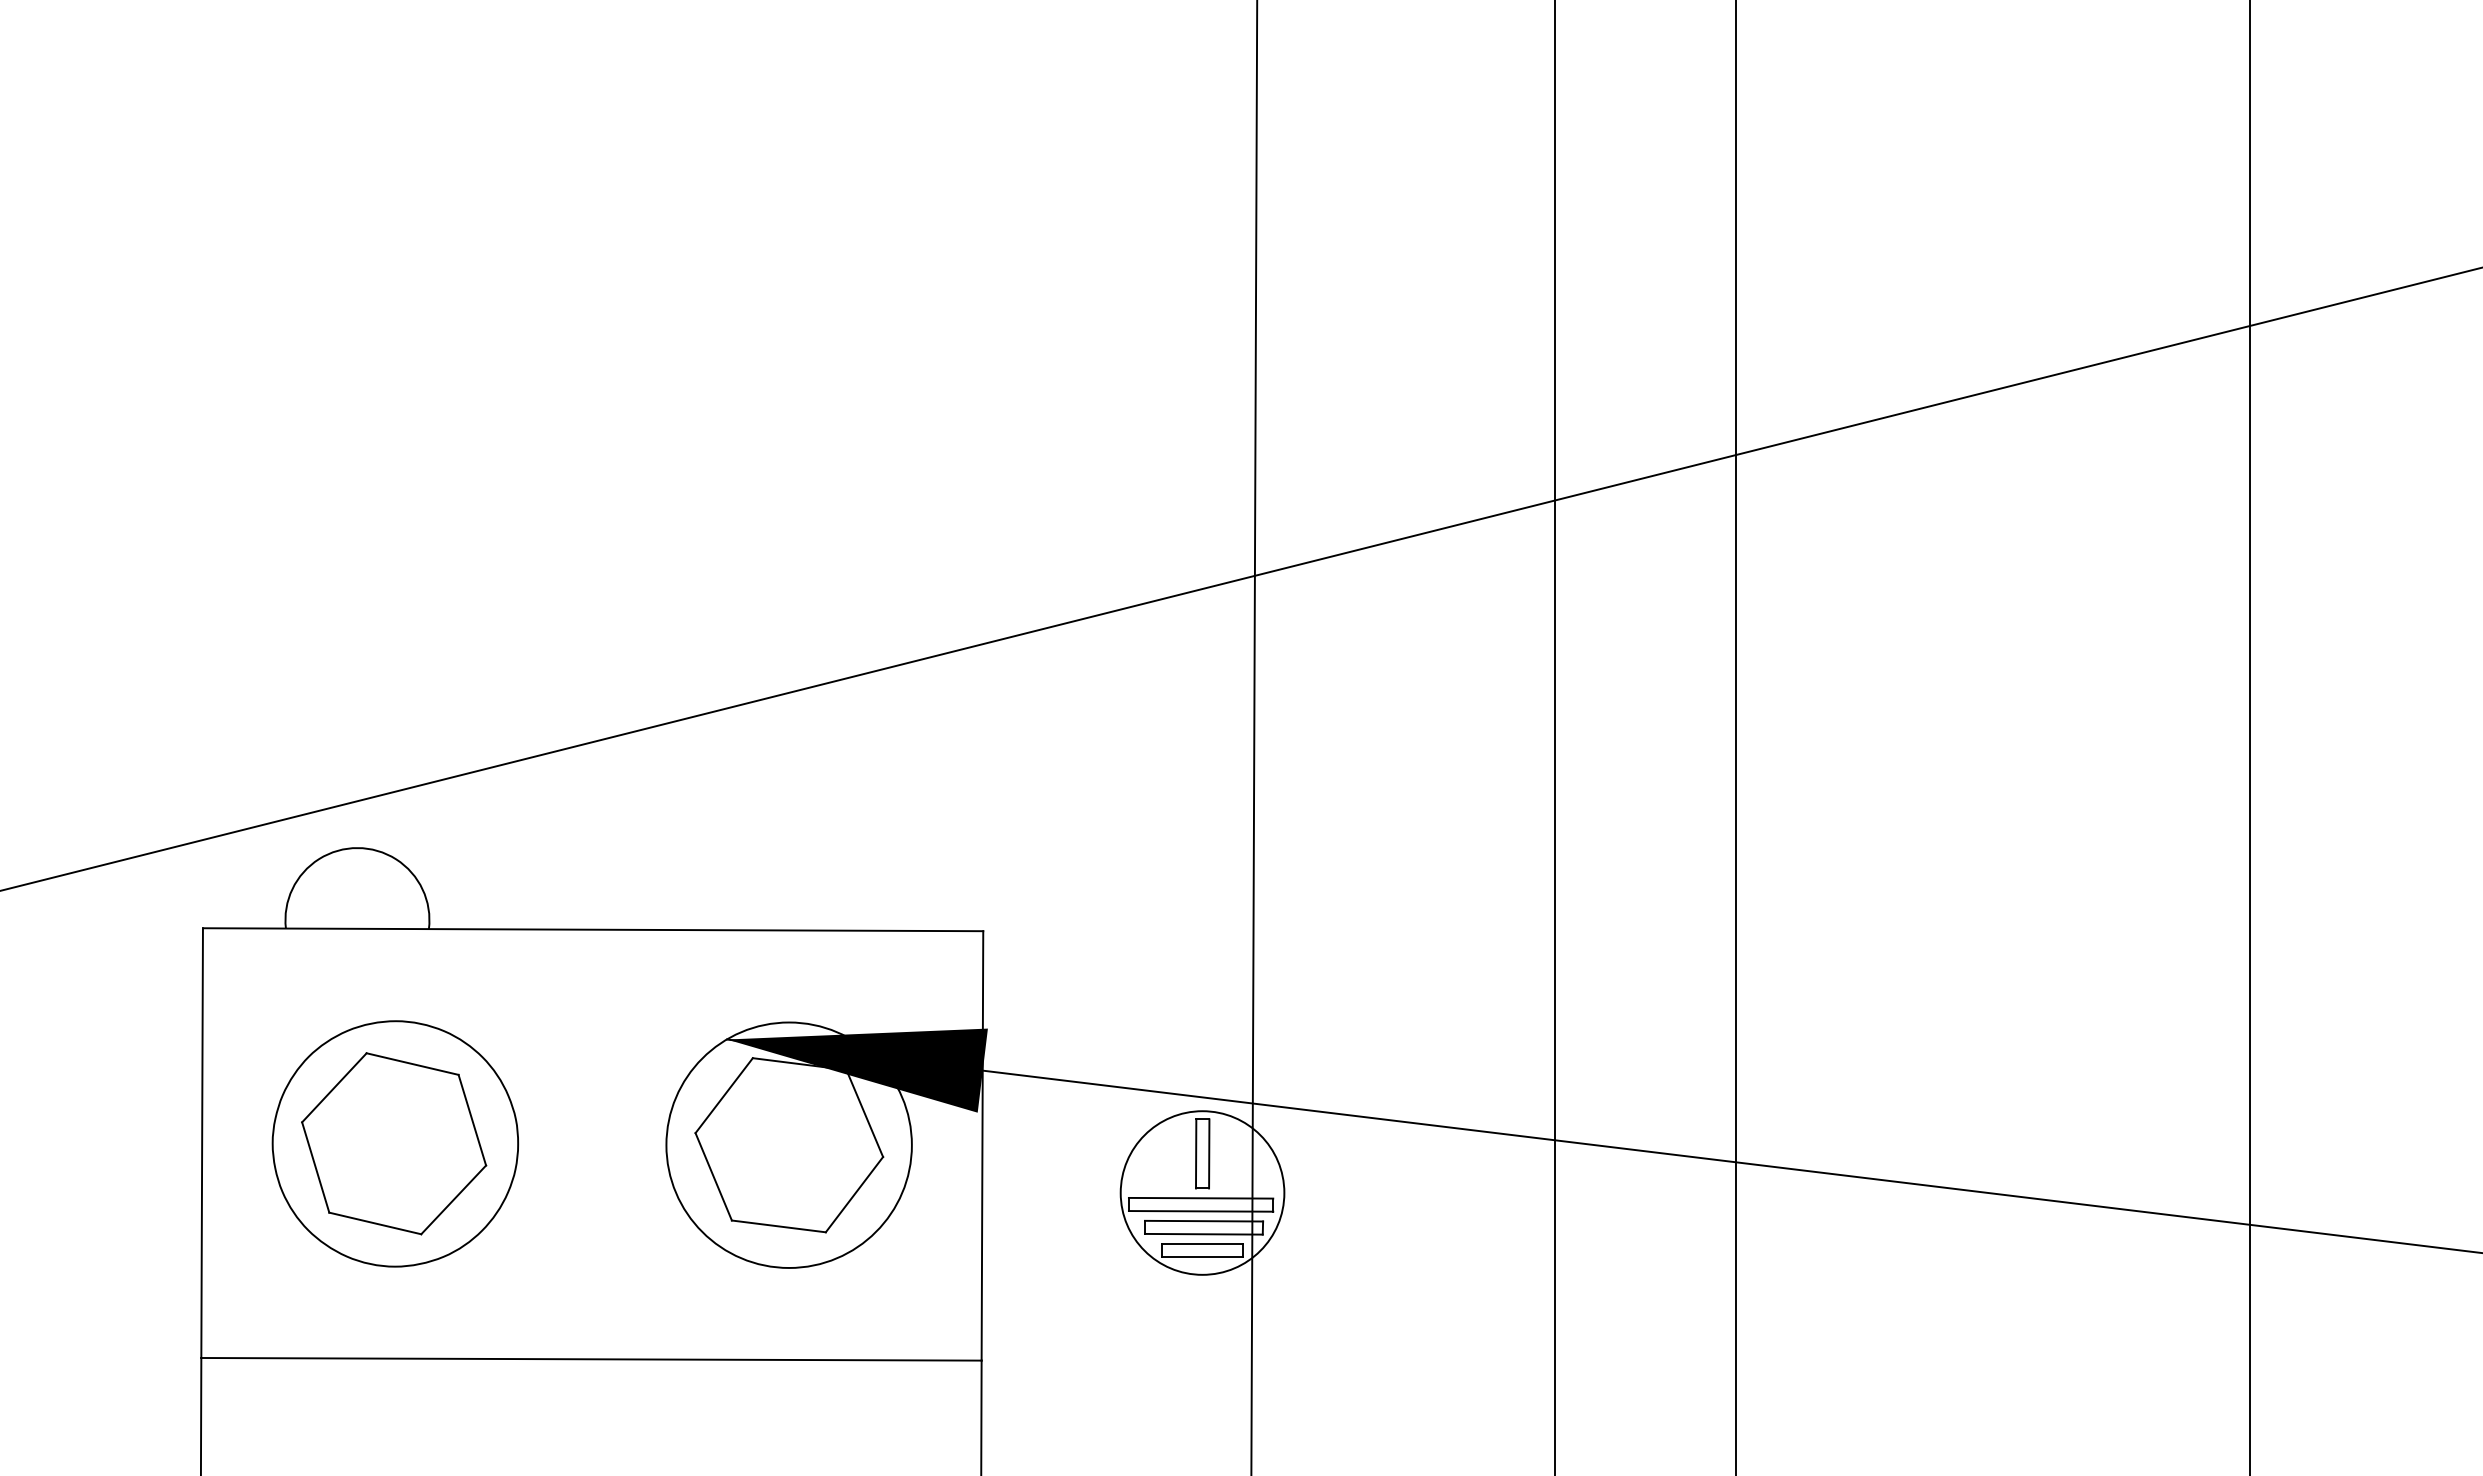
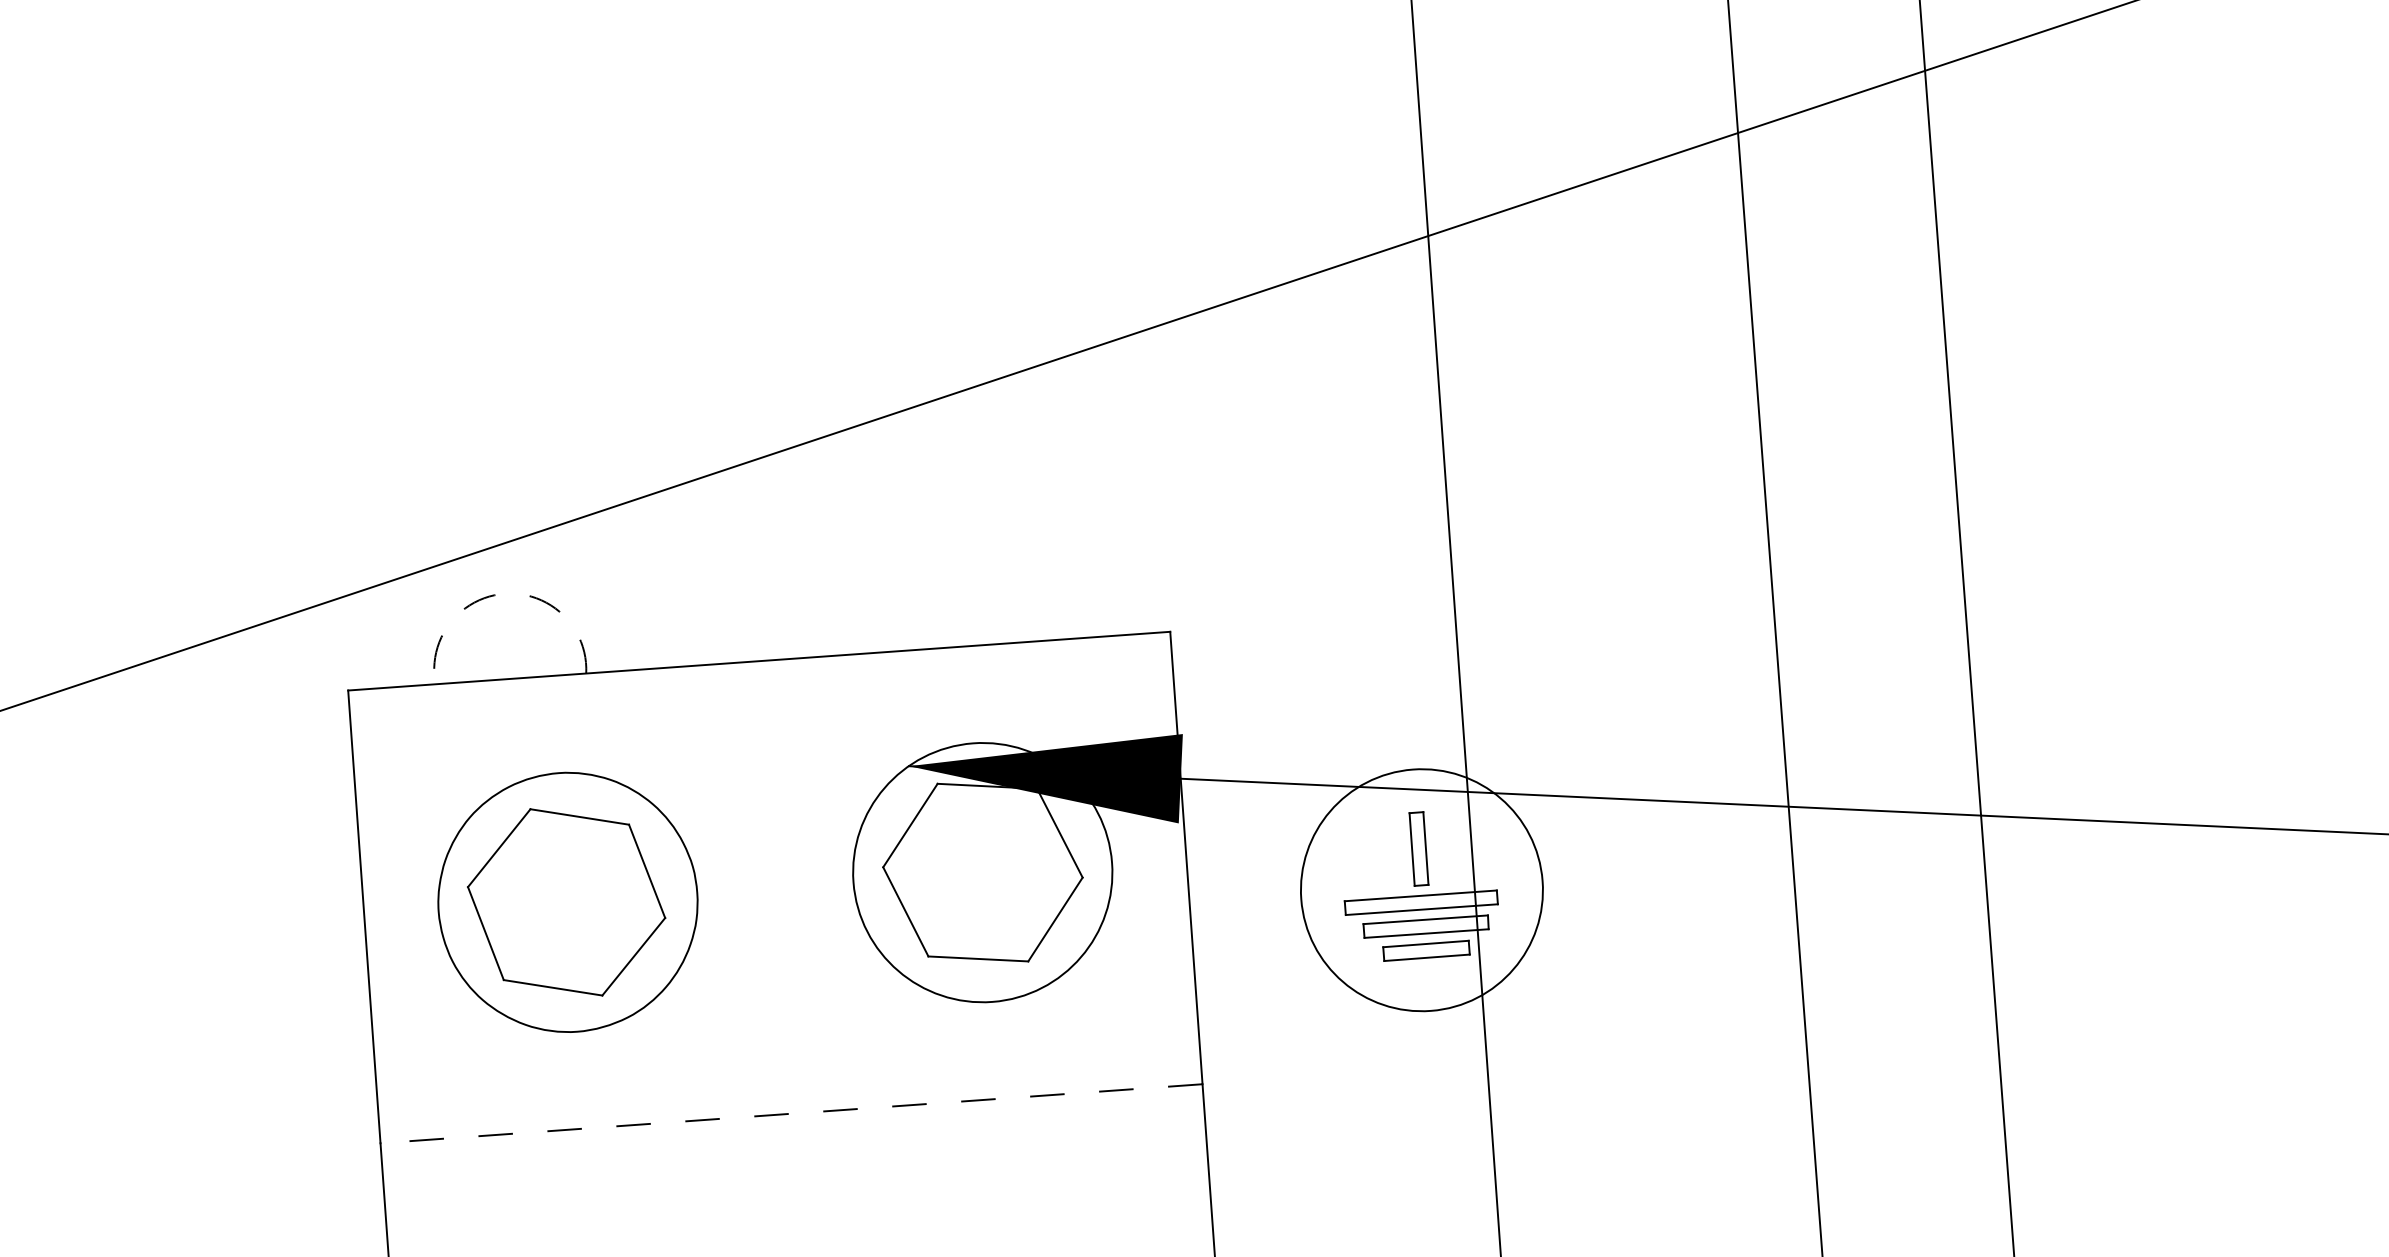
arc: (357, 848) -> (504, 594), solid -> dashed
circle: (1202, 1192) -> (1421, 889), size x1.4
line: (590, 1359) -> (790, 1114), solid -> dashed

